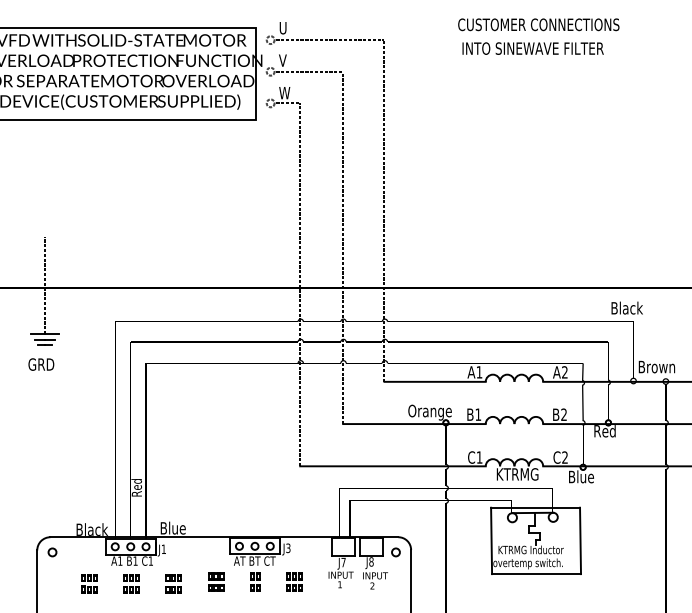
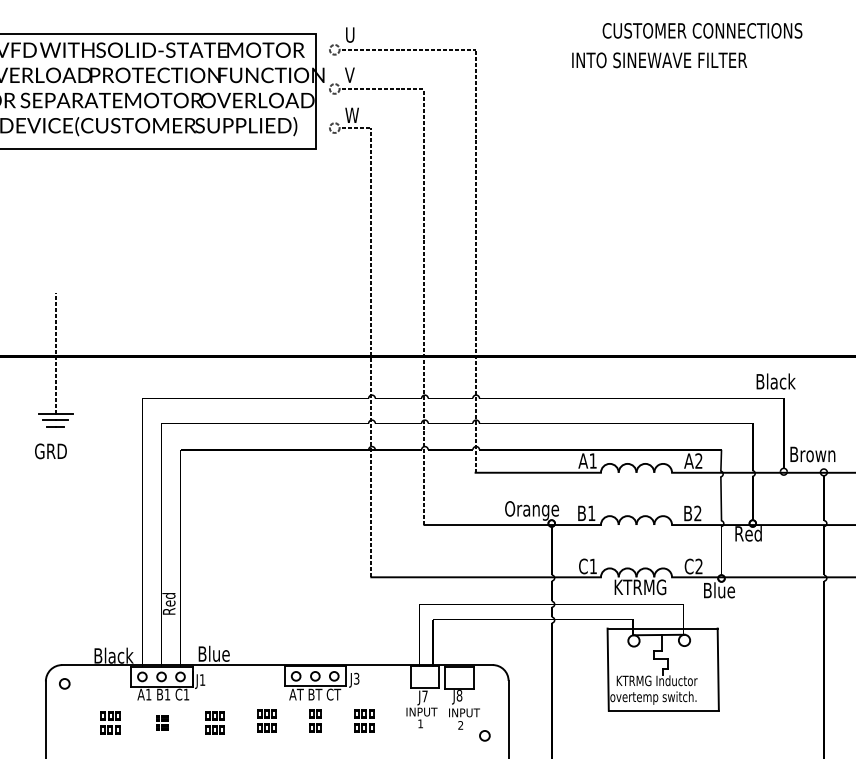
text: (538, 24) -> (702, 30), moved
circle: (395, 552) -> (484, 735), moved
part: (131, 583) -> (162, 722), size x0.6

